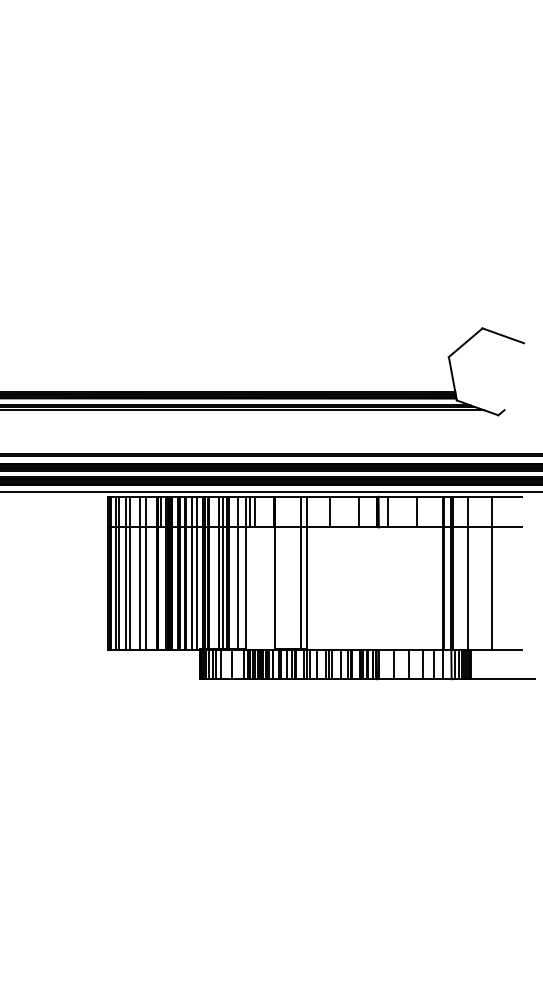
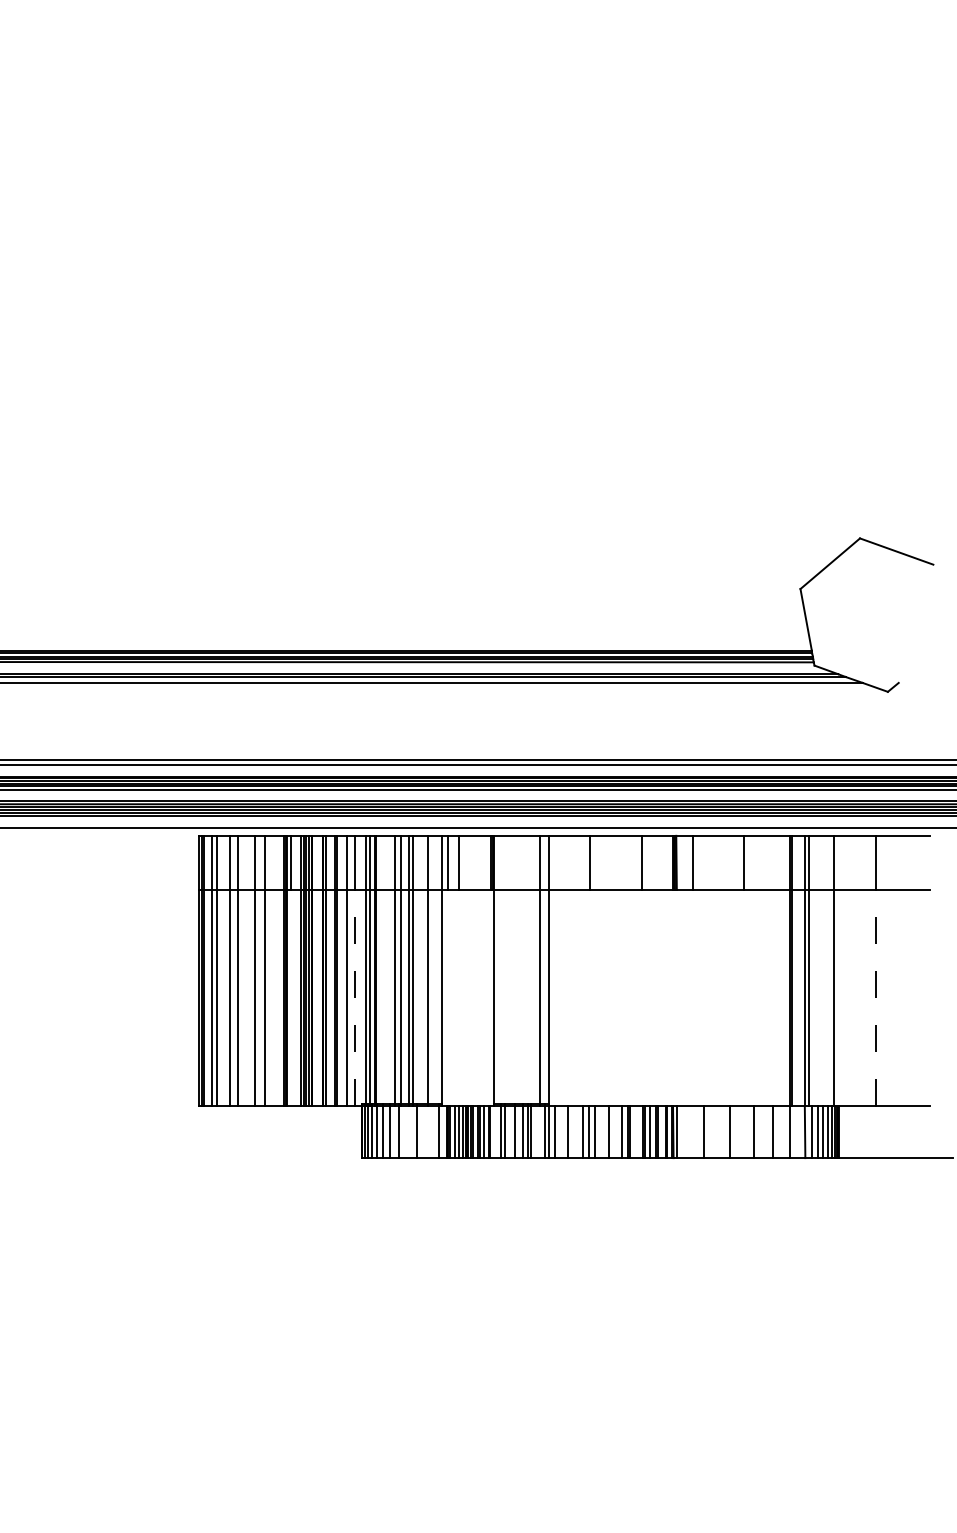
line: (196, 588) -> (354, 997), solid -> dashed
line: (491, 588) -> (875, 997), solid -> dashed

